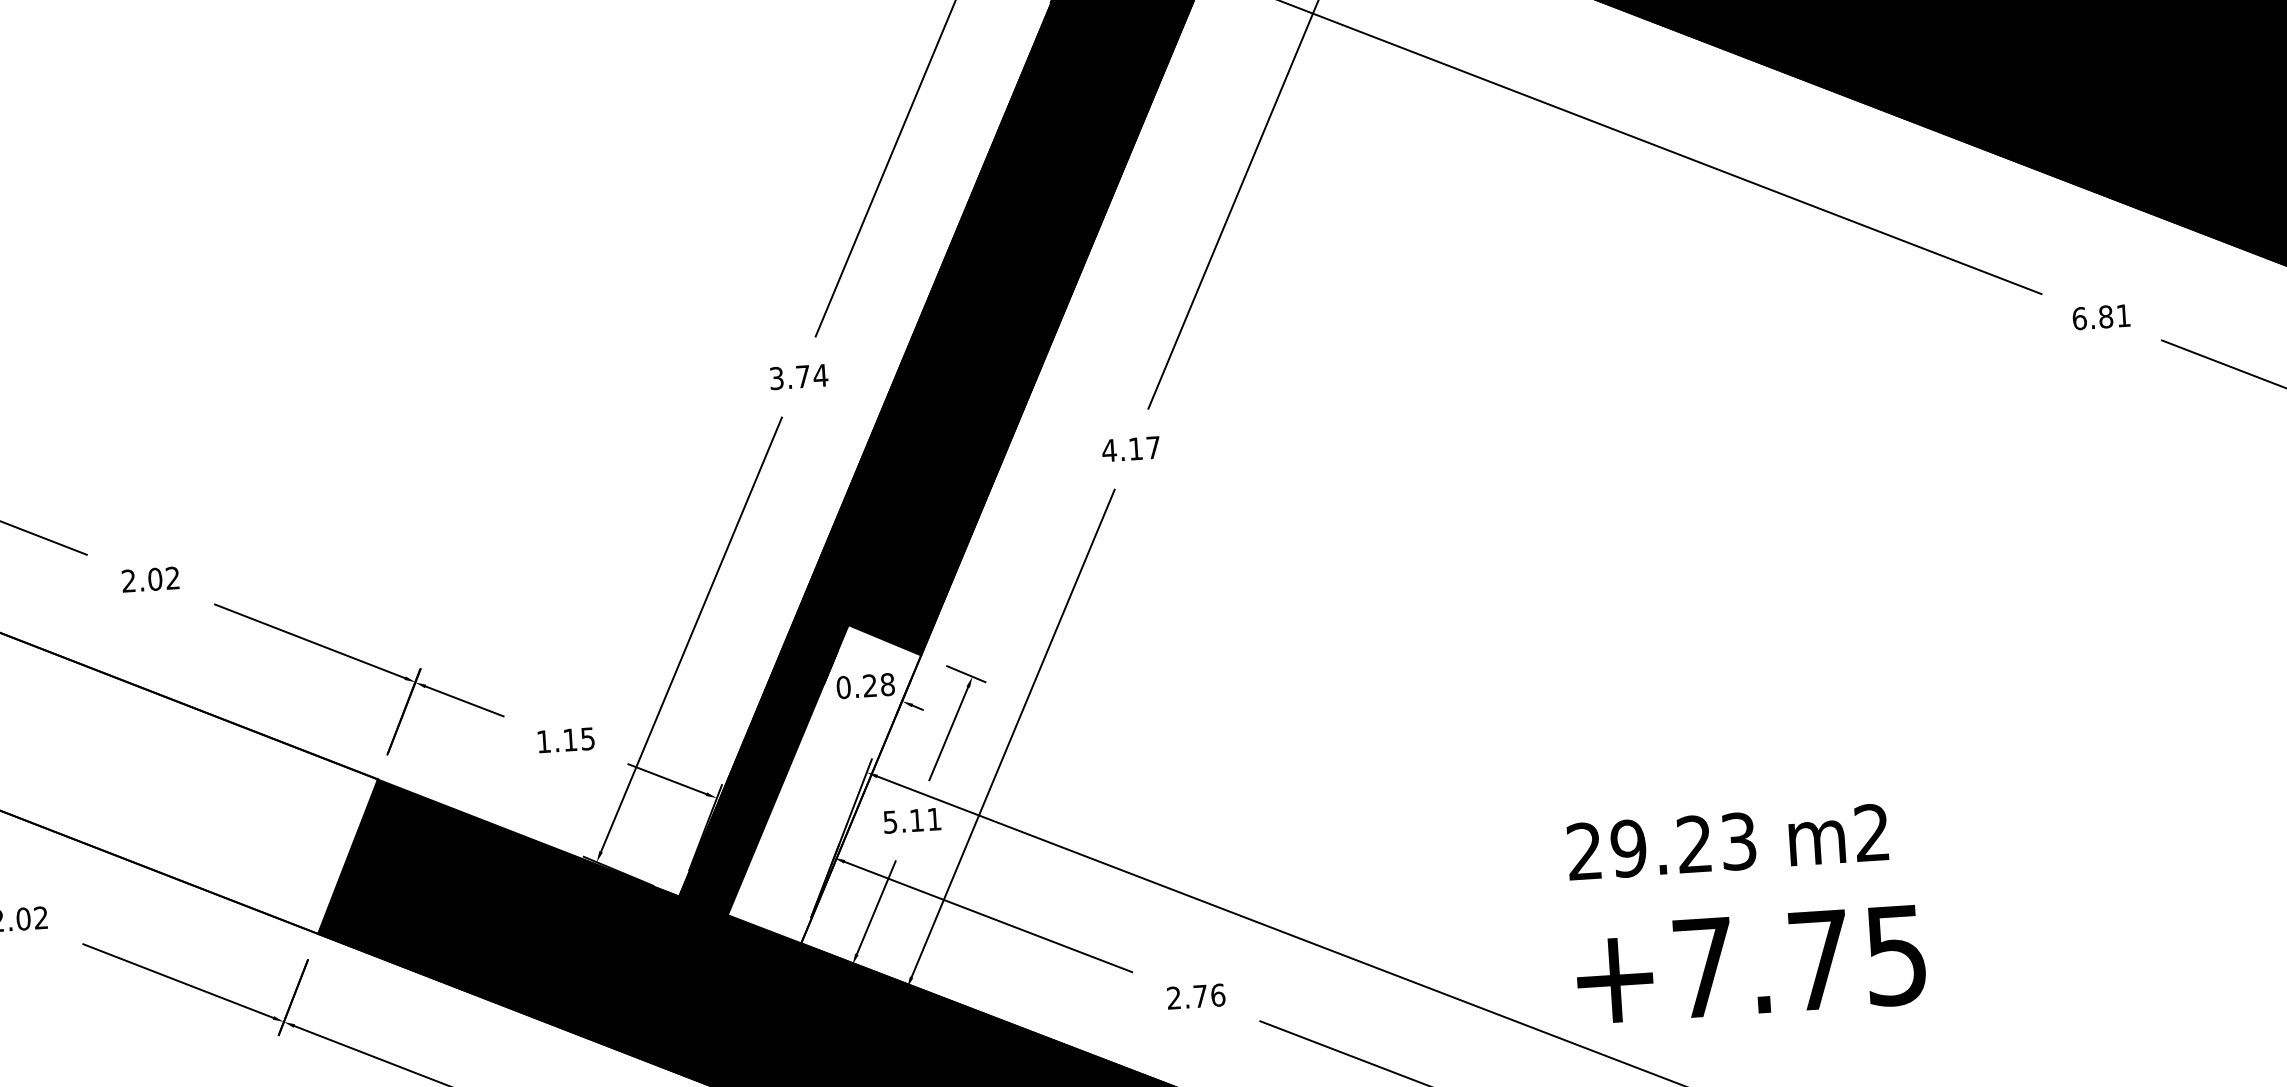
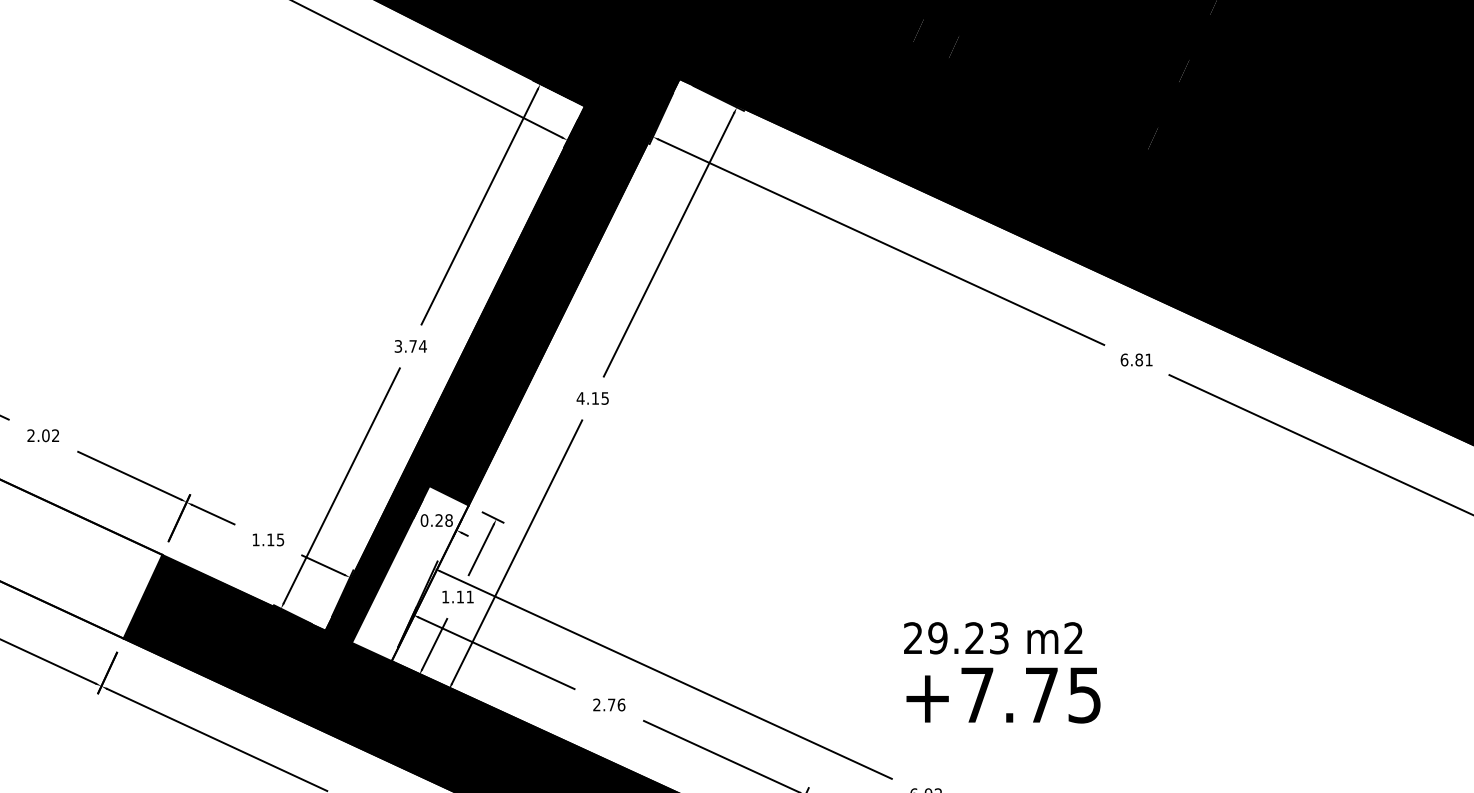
text: (1152, 447) -> (604, 398), 4.17 -> 4.15
text: (890, 821) -> (445, 596), 5.11 -> 1.11
text: (1728, 842) -> (993, 638), moved
text: (1750, 965) -> (1003, 695), moved

